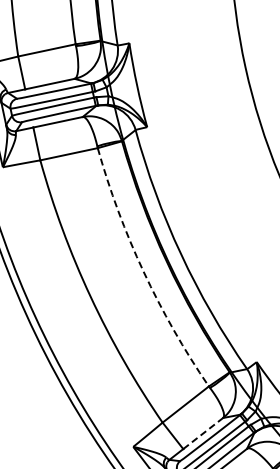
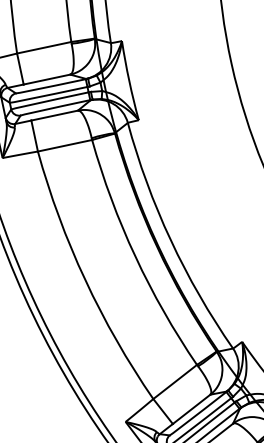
arc: (143, 271) -> (135, 256), dashed -> solid
line: (203, 433) -> (191, 409), dashed -> solid

